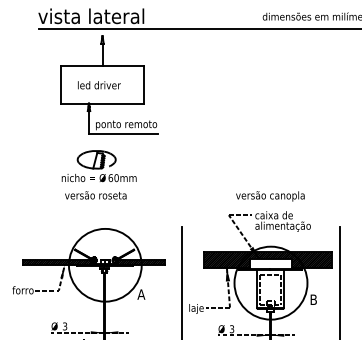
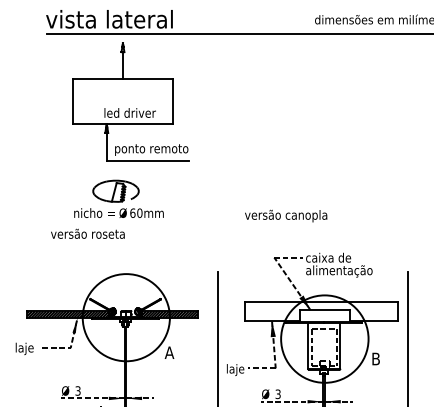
text: (98, 84) -> (129, 112), moved
text: (95, 195) -> (87, 233), moved
text: (270, 195) -> (286, 215), moved
hatch: (267, 260) -> (320, 311), removed
text: (22, 291) -> (27, 348), forro -> laje

